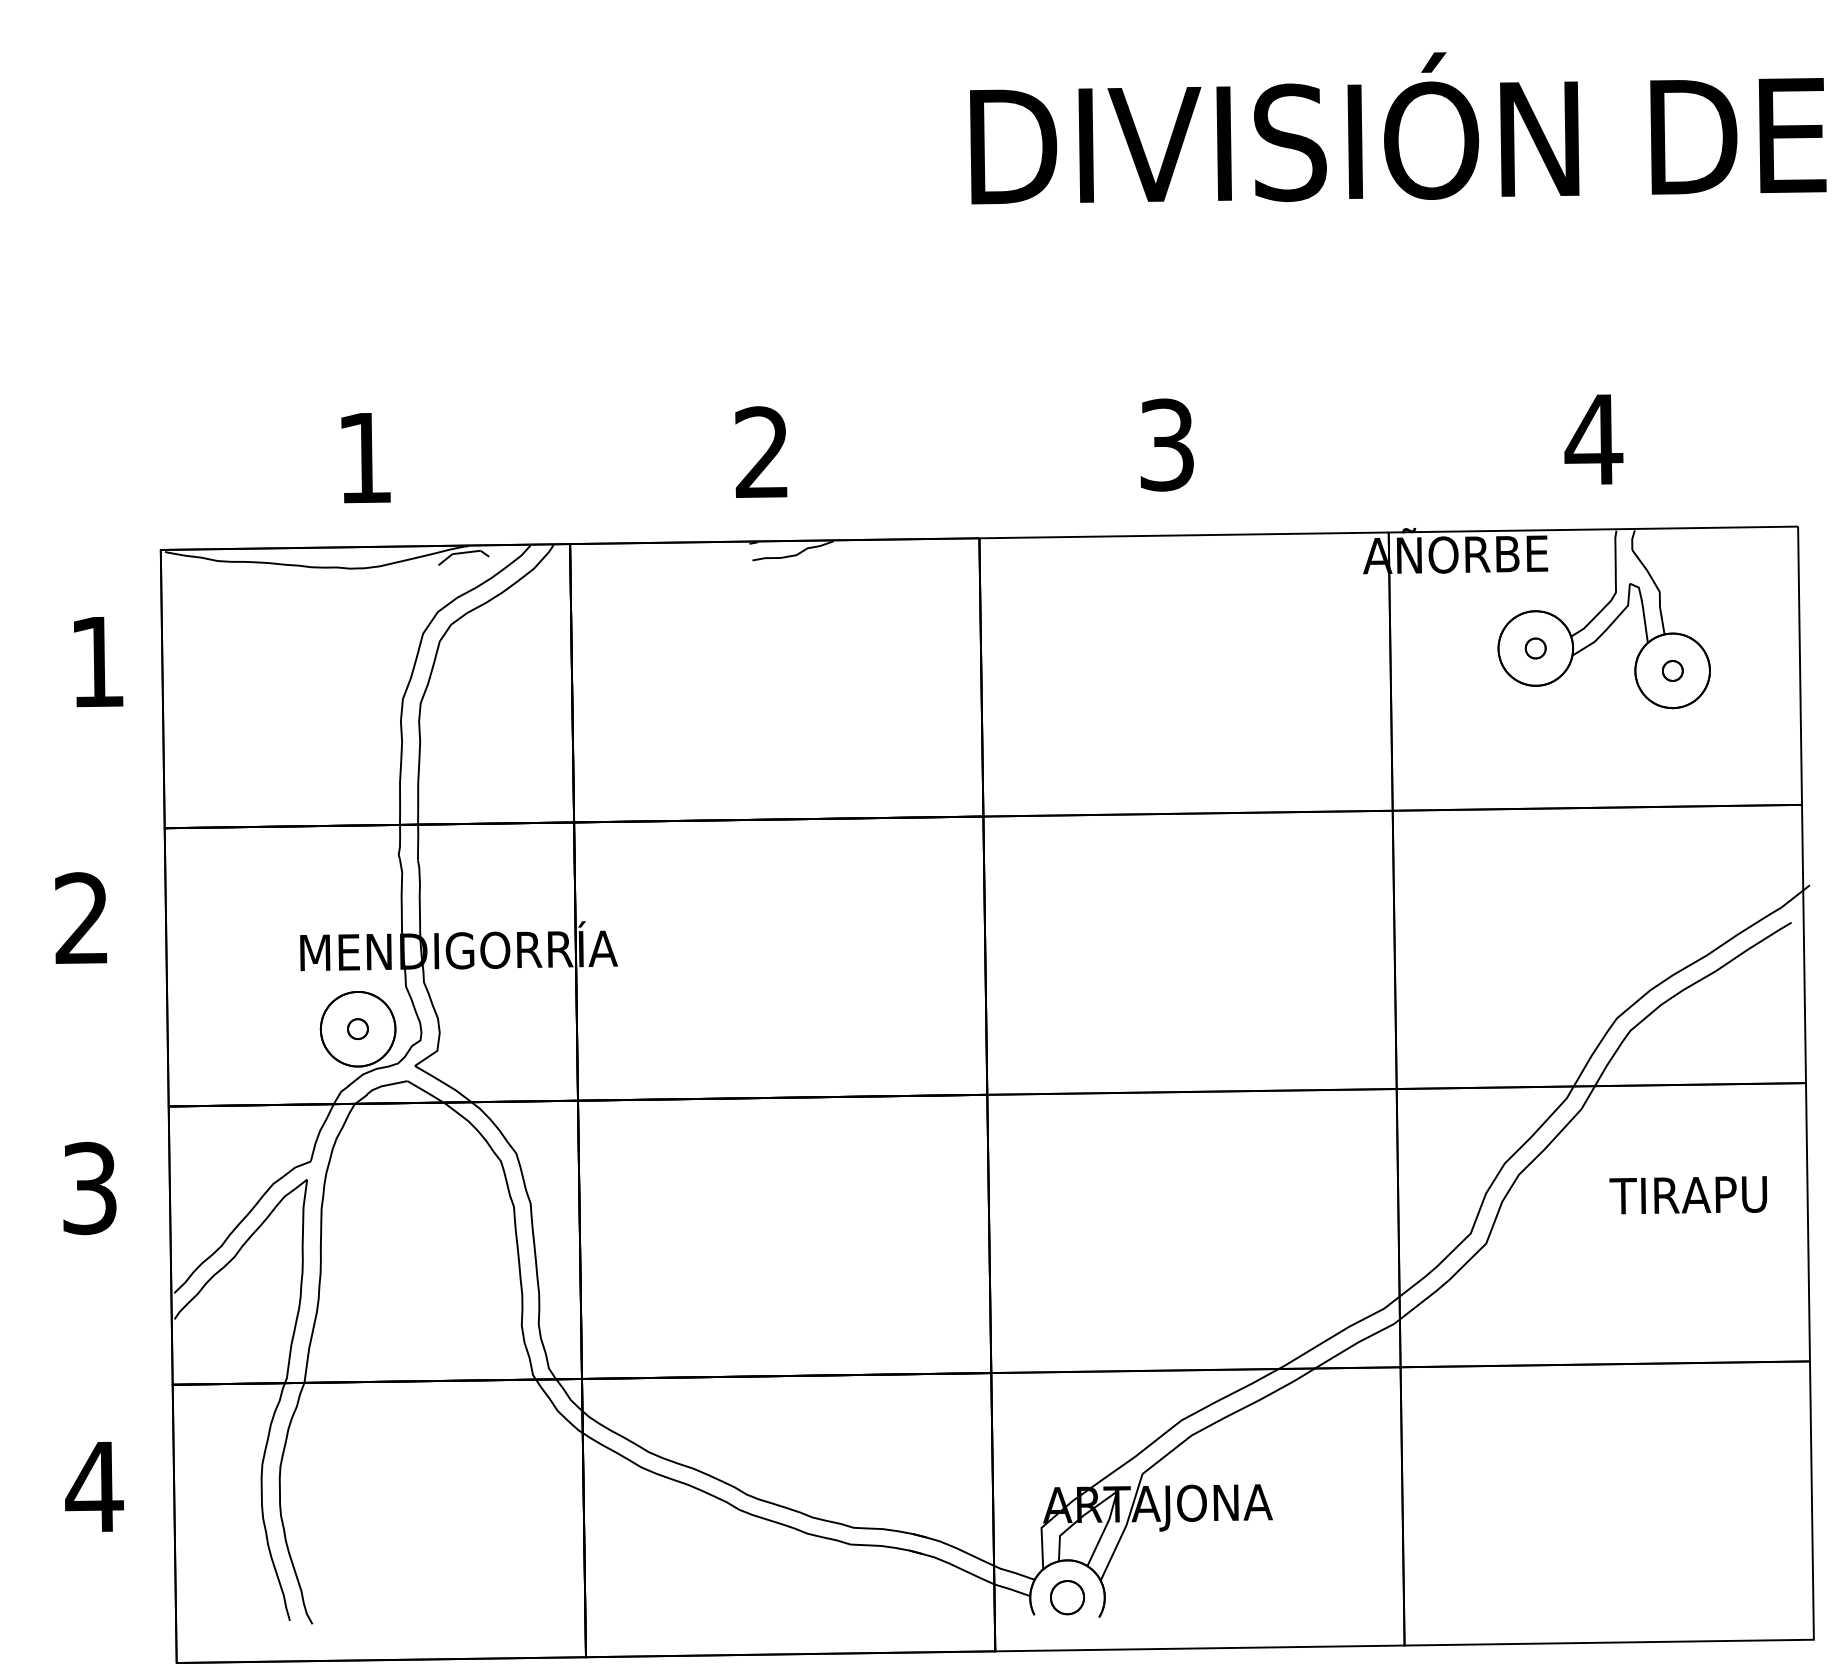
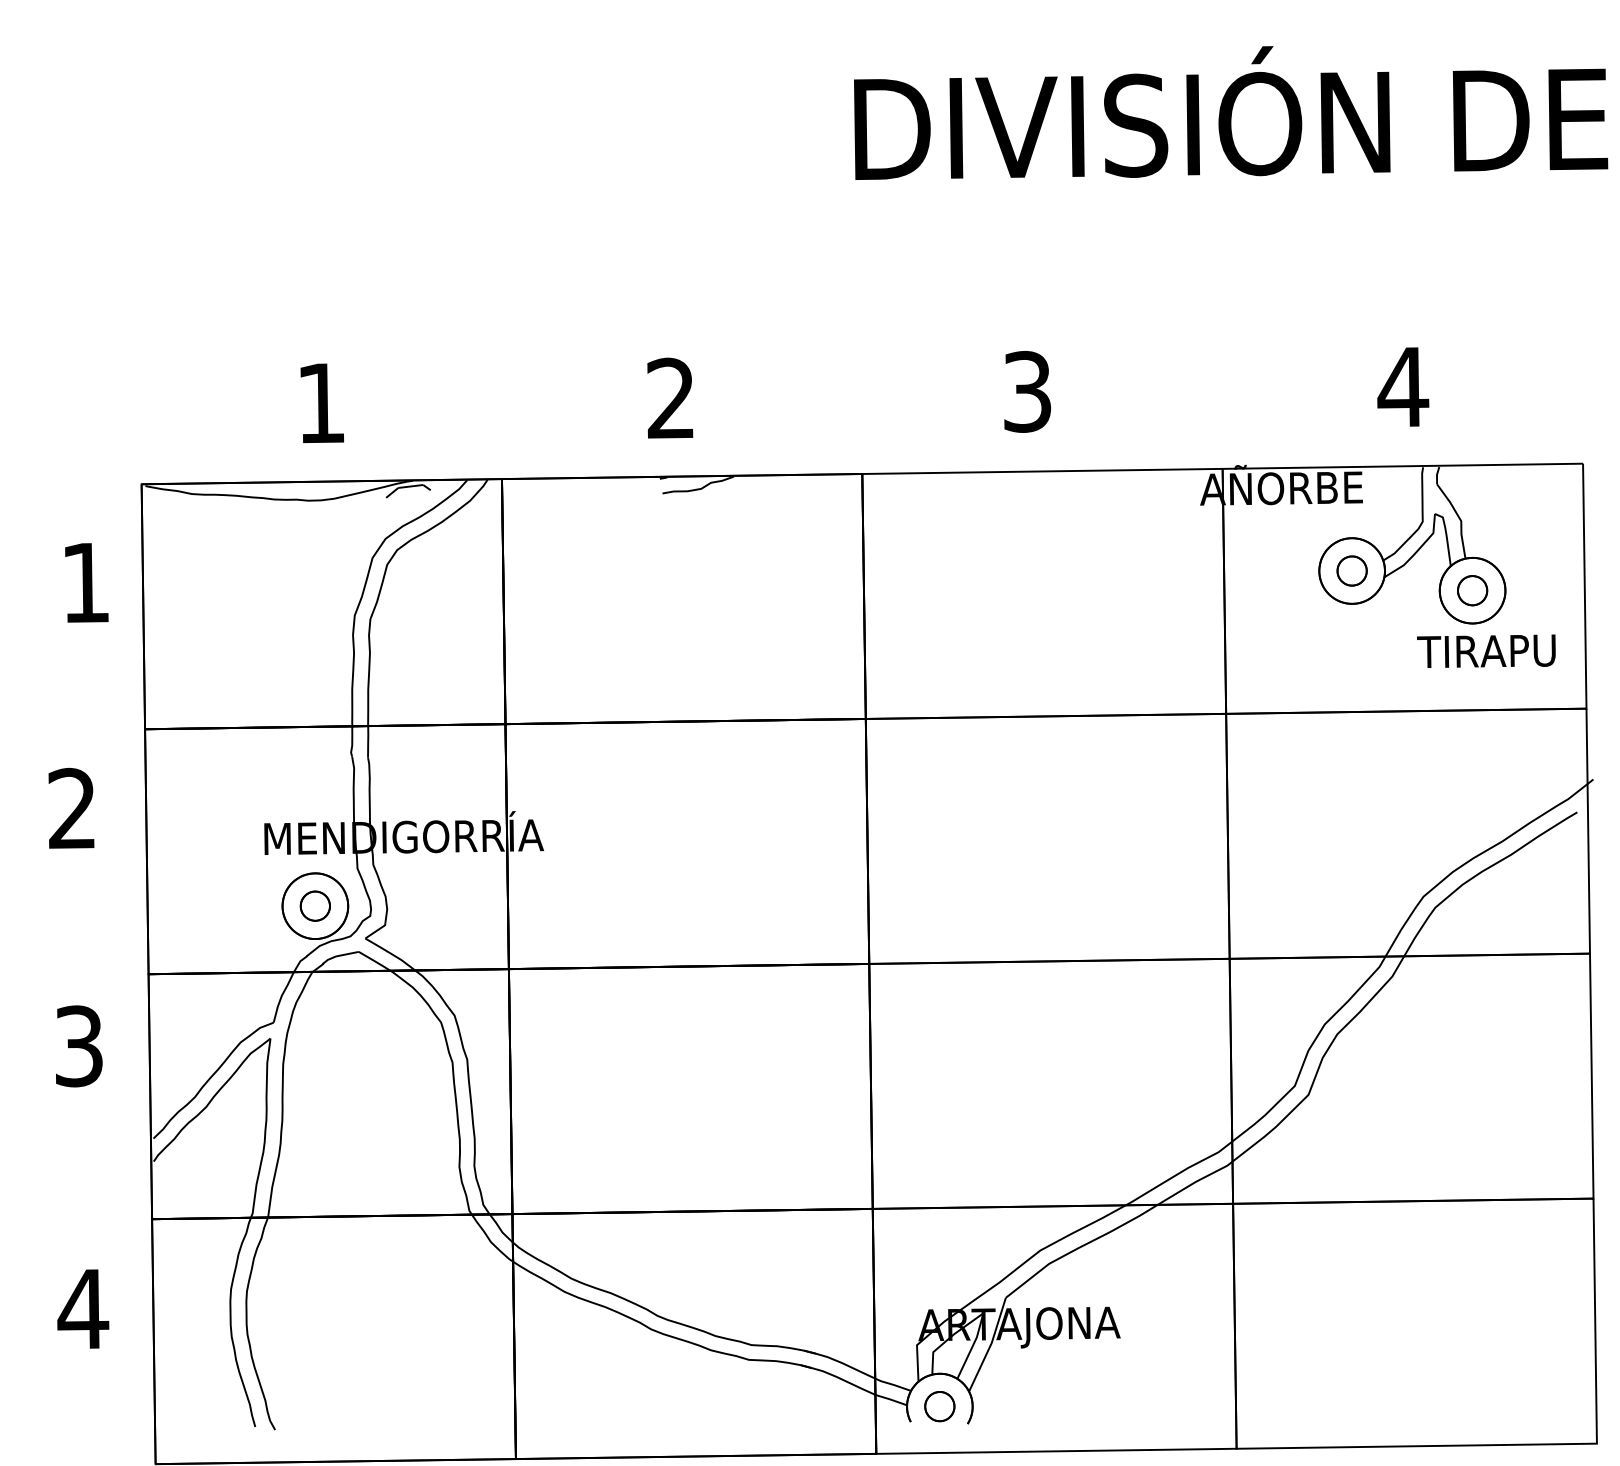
part: (1535, 647) -> (1351, 570), size x1.67
part: (1672, 670) -> (1472, 590), size x1.67
part: (357, 1028) -> (314, 905), size x1.67
text: (1688, 1194) -> (1486, 650), moved

